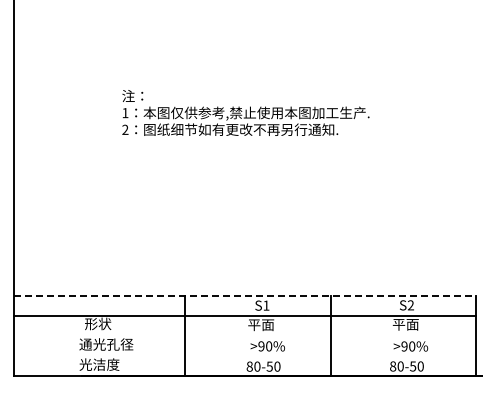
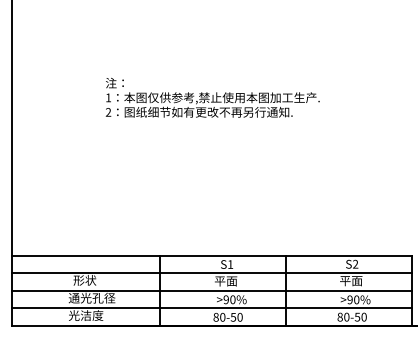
line: (245, 295) -> (212, 255), dashed -> solid
line: (244, 336) -> (211, 291), added
line: (244, 356) -> (211, 308), added

